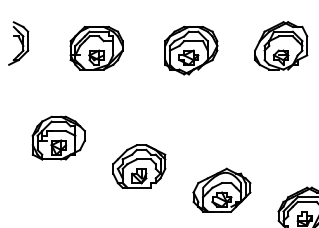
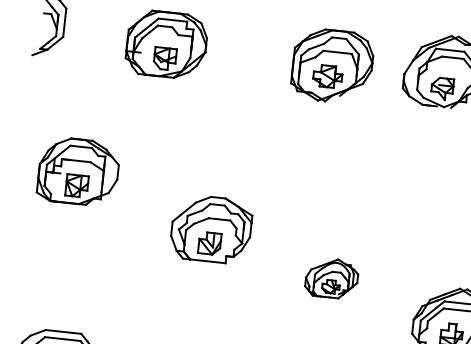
part: (191, 50) -> (332, 66), moved
part: (58, 137) -> (78, 170), moved
part: (221, 189) -> (331, 277), size x0.6

